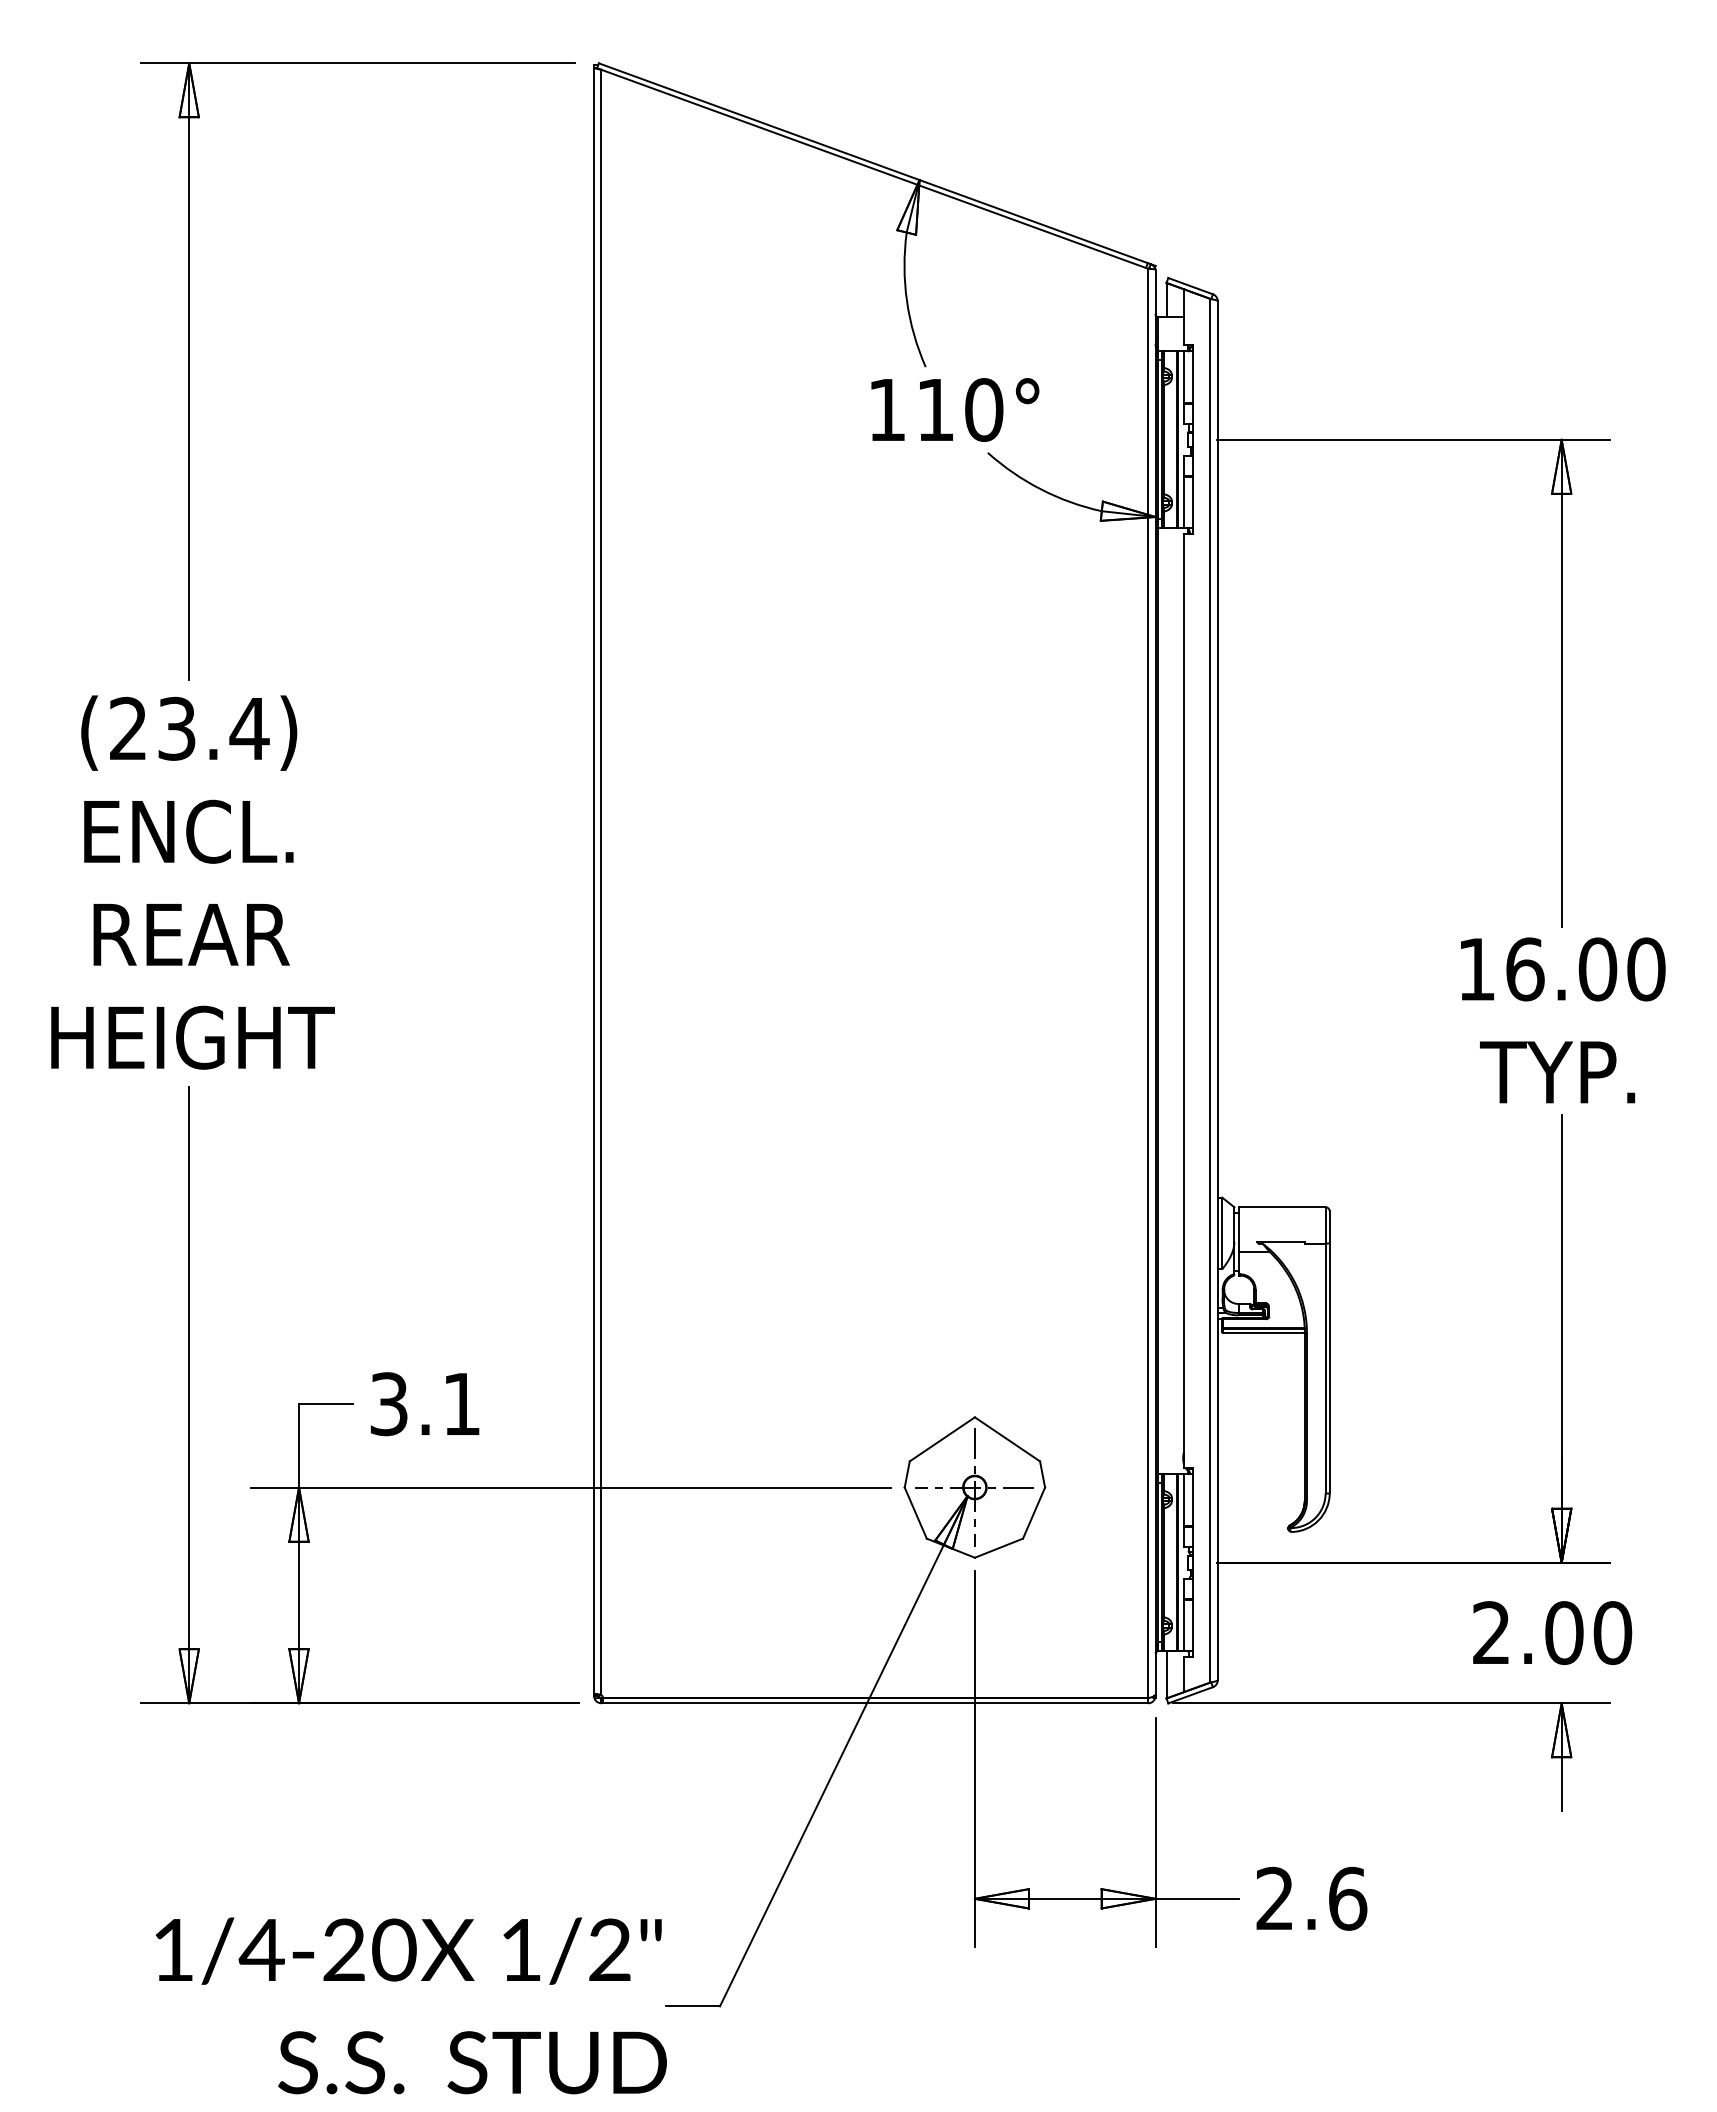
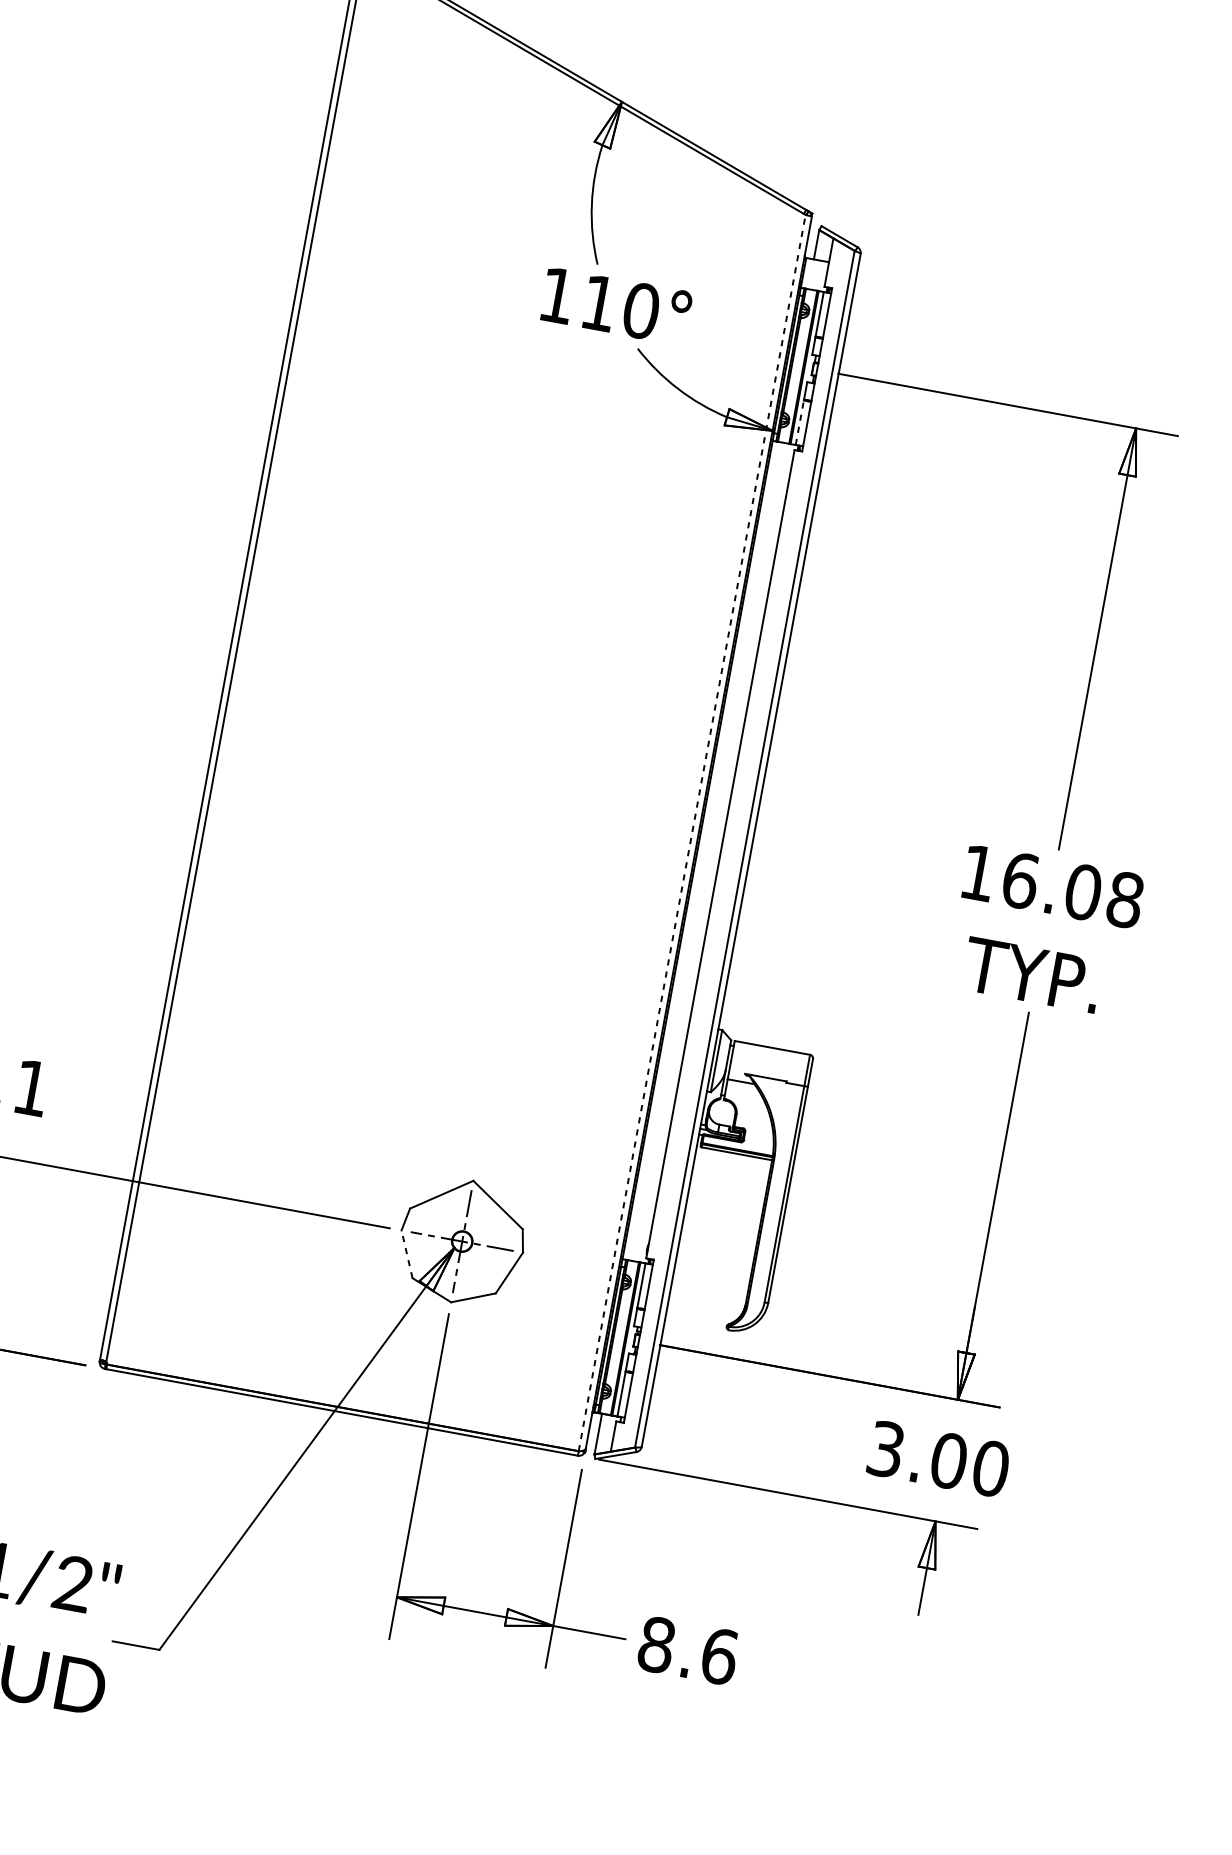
line: (1184, 502) -> (799, 422), solid -> dashed
text: (1646, 969) -> (1125, 900), 16.00 -> 16.08
line: (1148, 983) -> (692, 833), solid -> dashed
line: (915, 1513) -> (406, 1254), solid -> dashed
text: (1491, 1633) -> (885, 1449), 2.00 -> 3.00
text: (1275, 1898) -> (657, 1644), 2.6 -> 8.6

